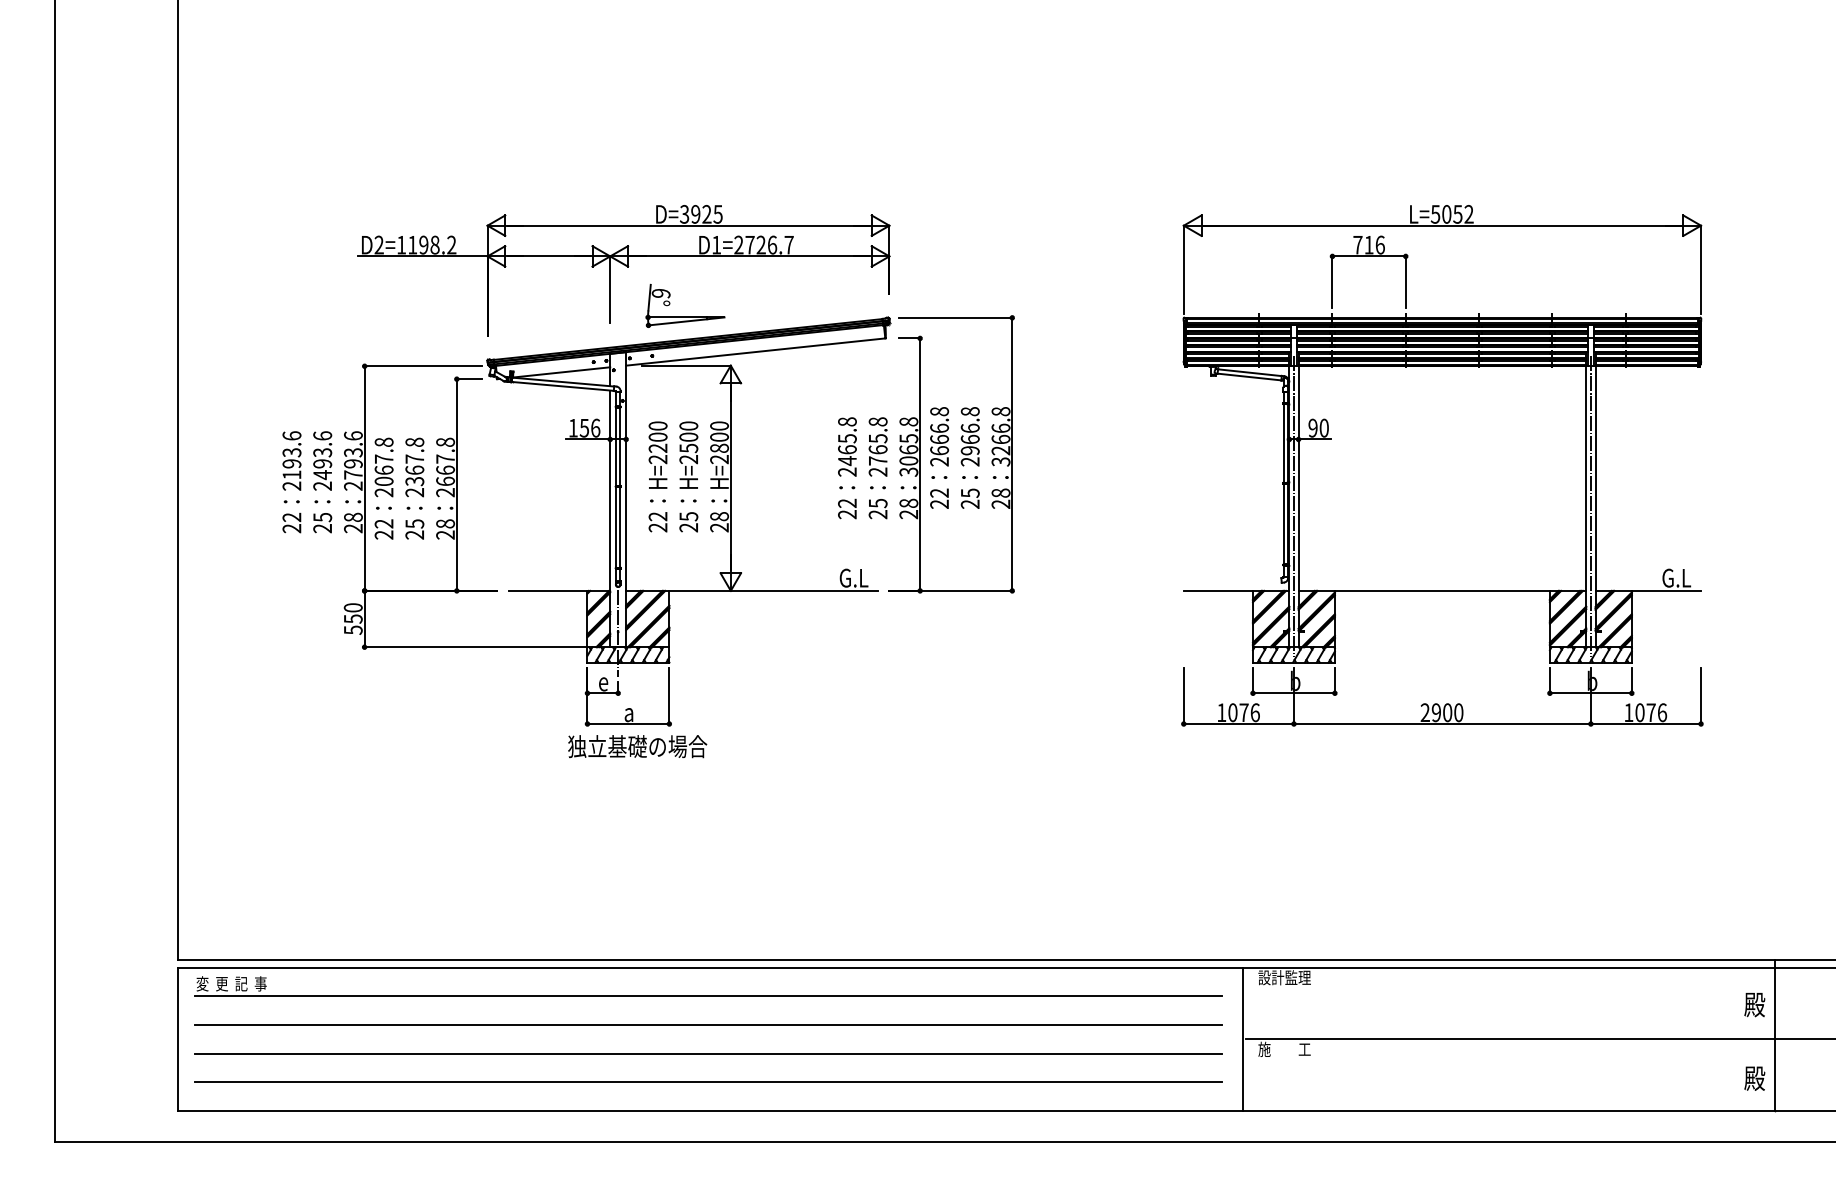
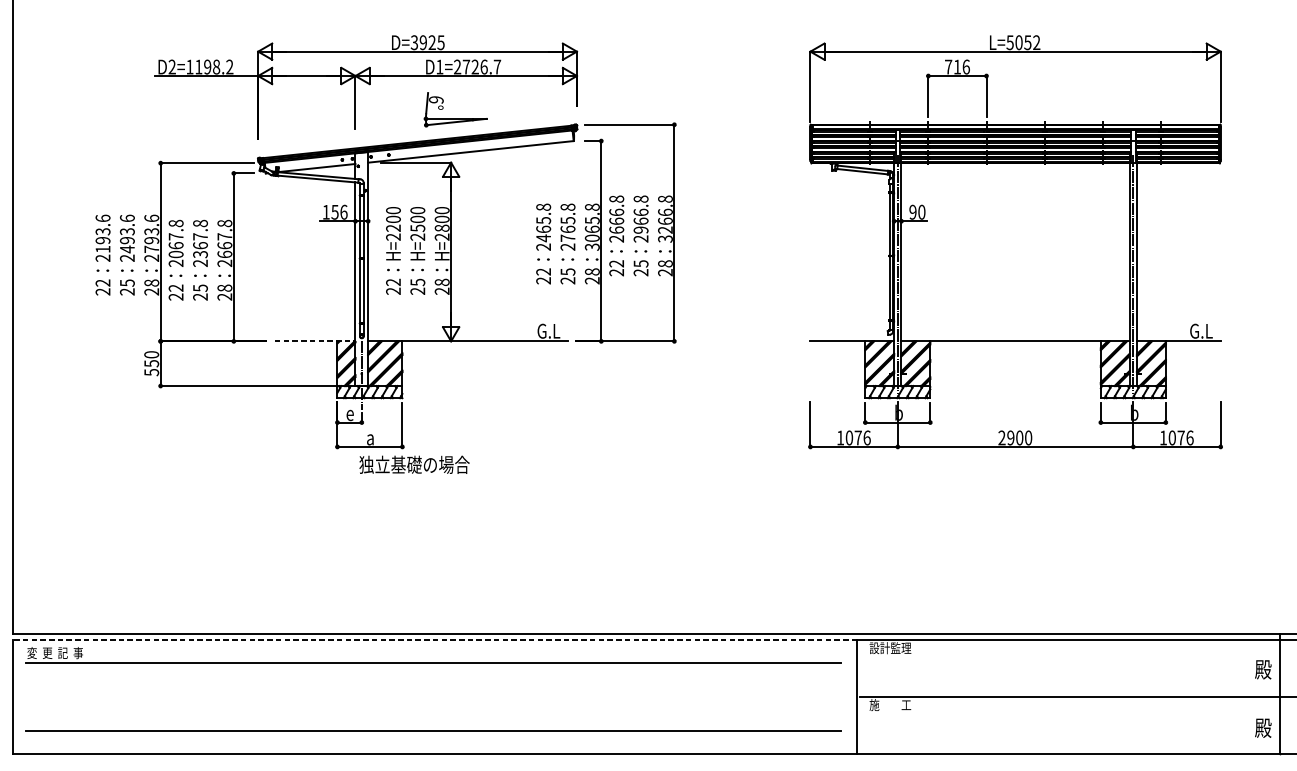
part: (685, 316) -> (455, 118), moved
line: (559, 590) -> (315, 341), solid -> dashed
text: (637, 746) -> (414, 464), moved
line: (709, 967) -> (434, 640), solid -> dashed
line: (708, 1025) -> (433, 686), removed
line: (708, 1053) -> (433, 708), removed

